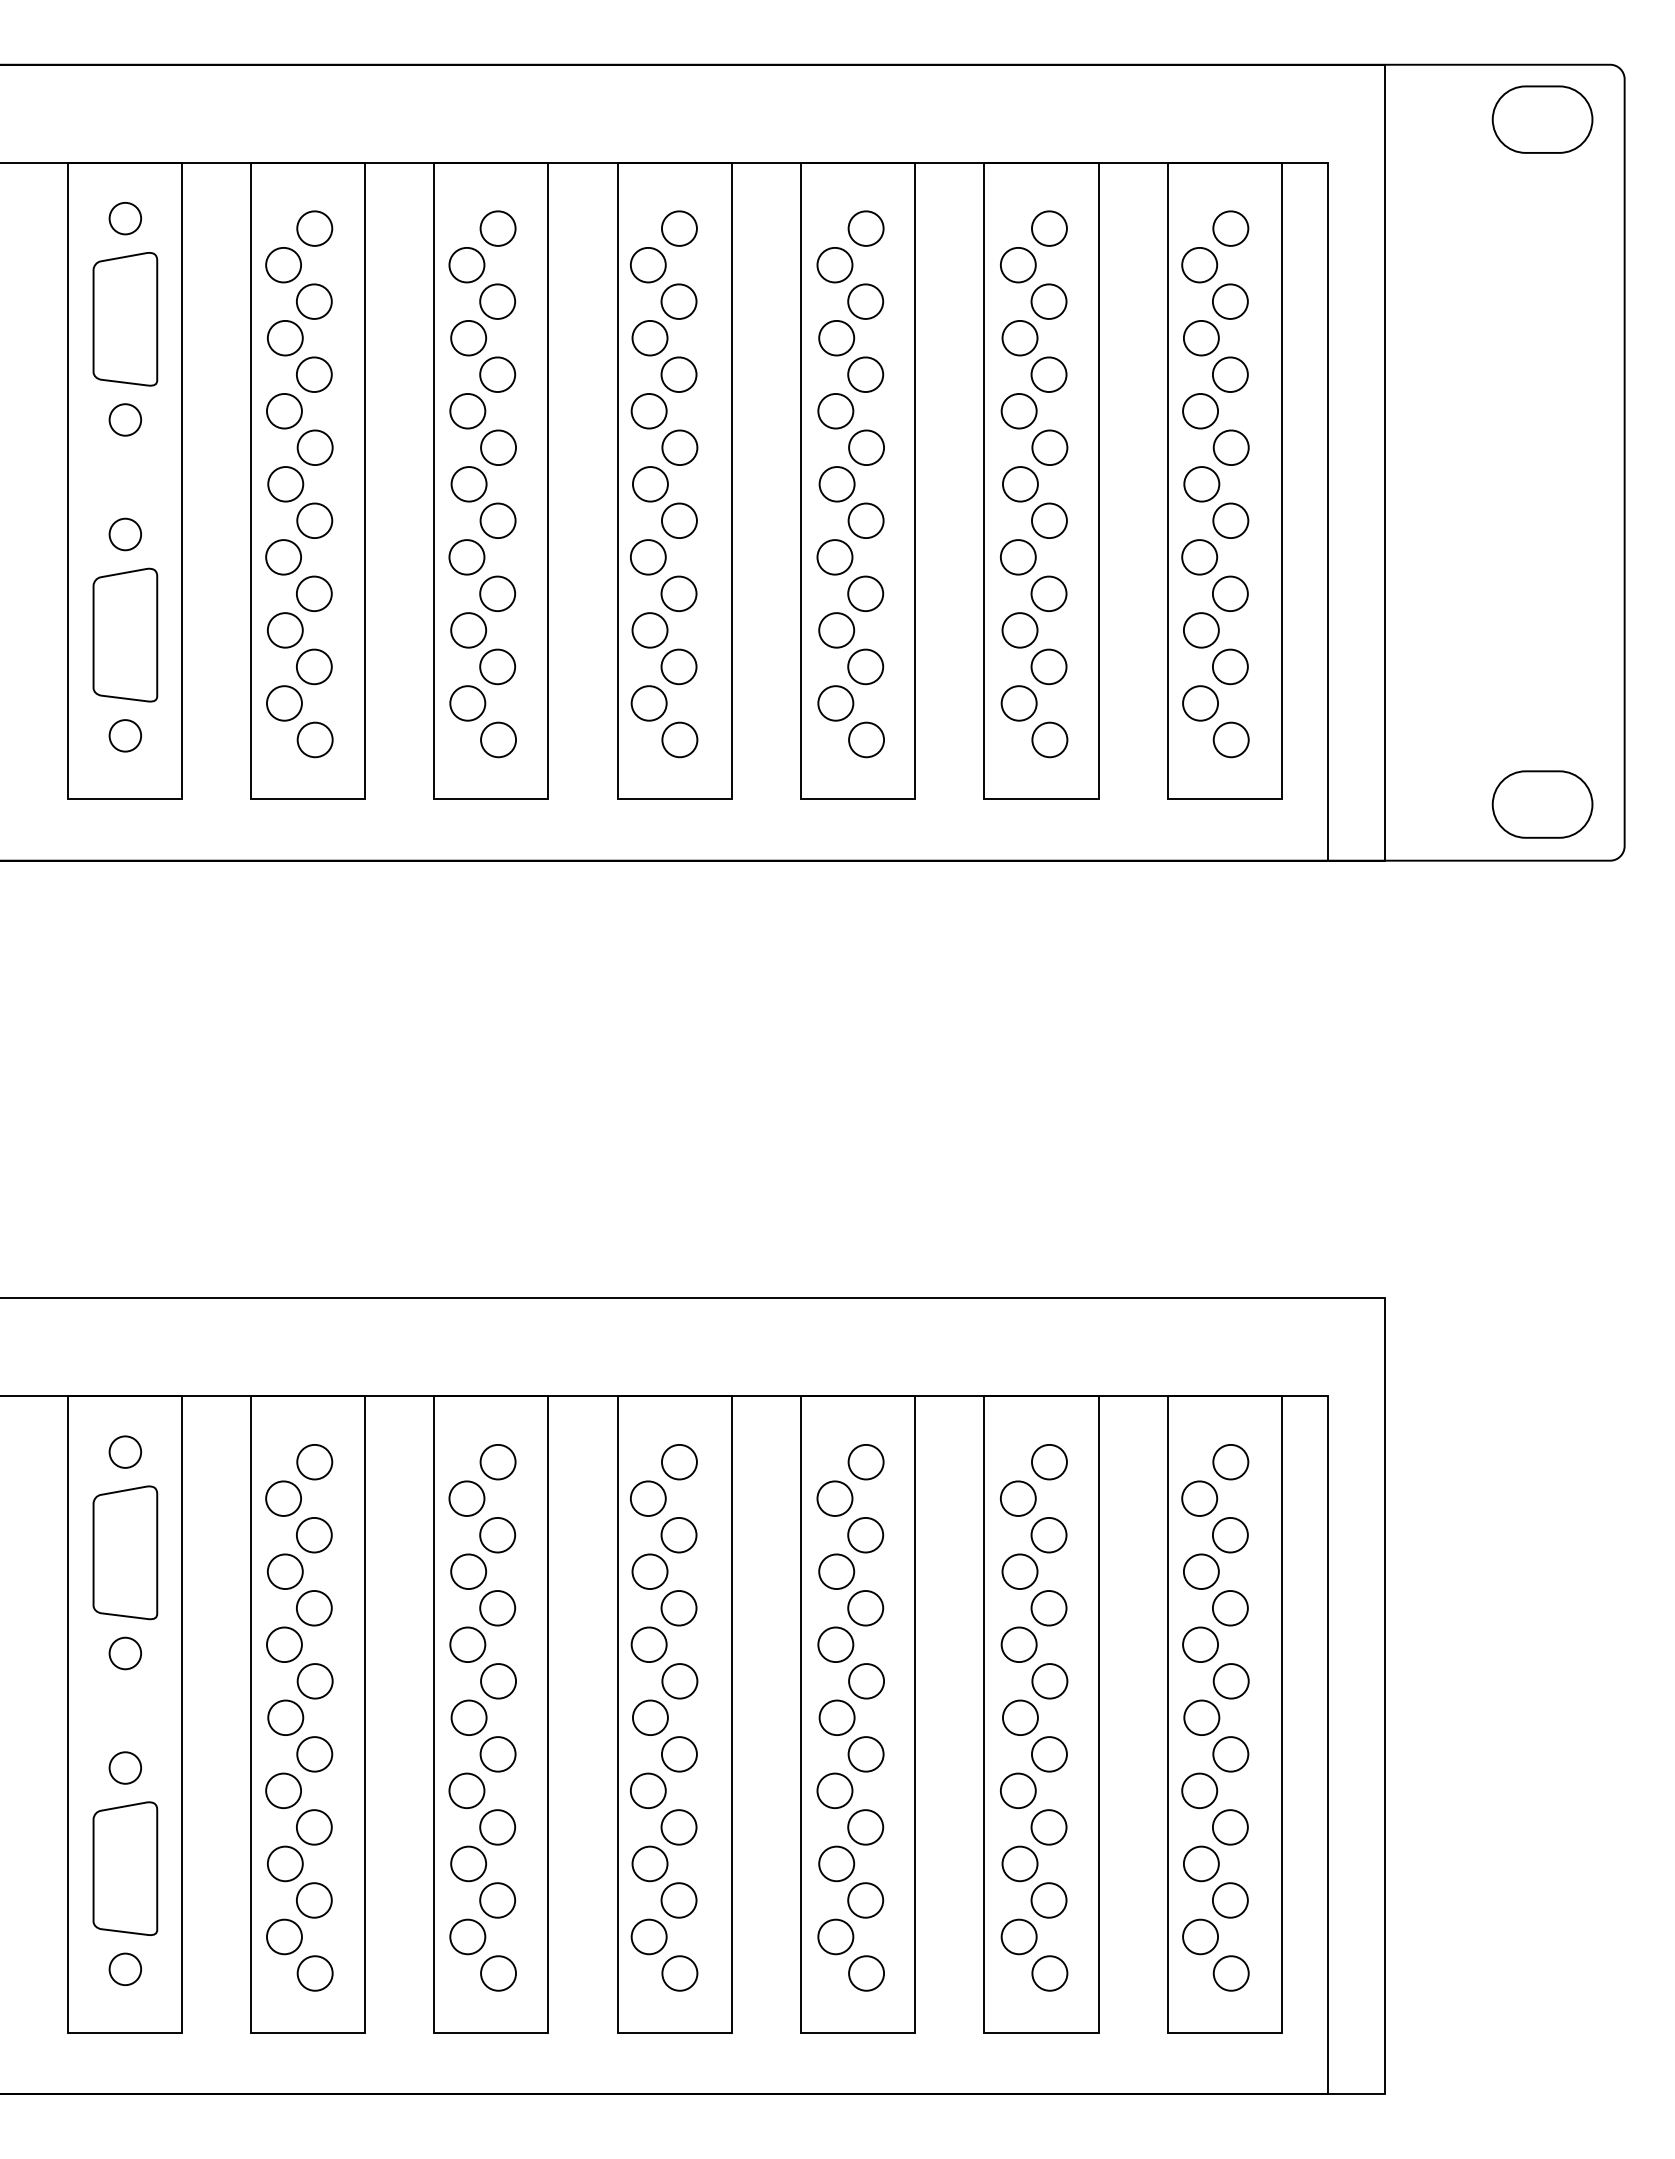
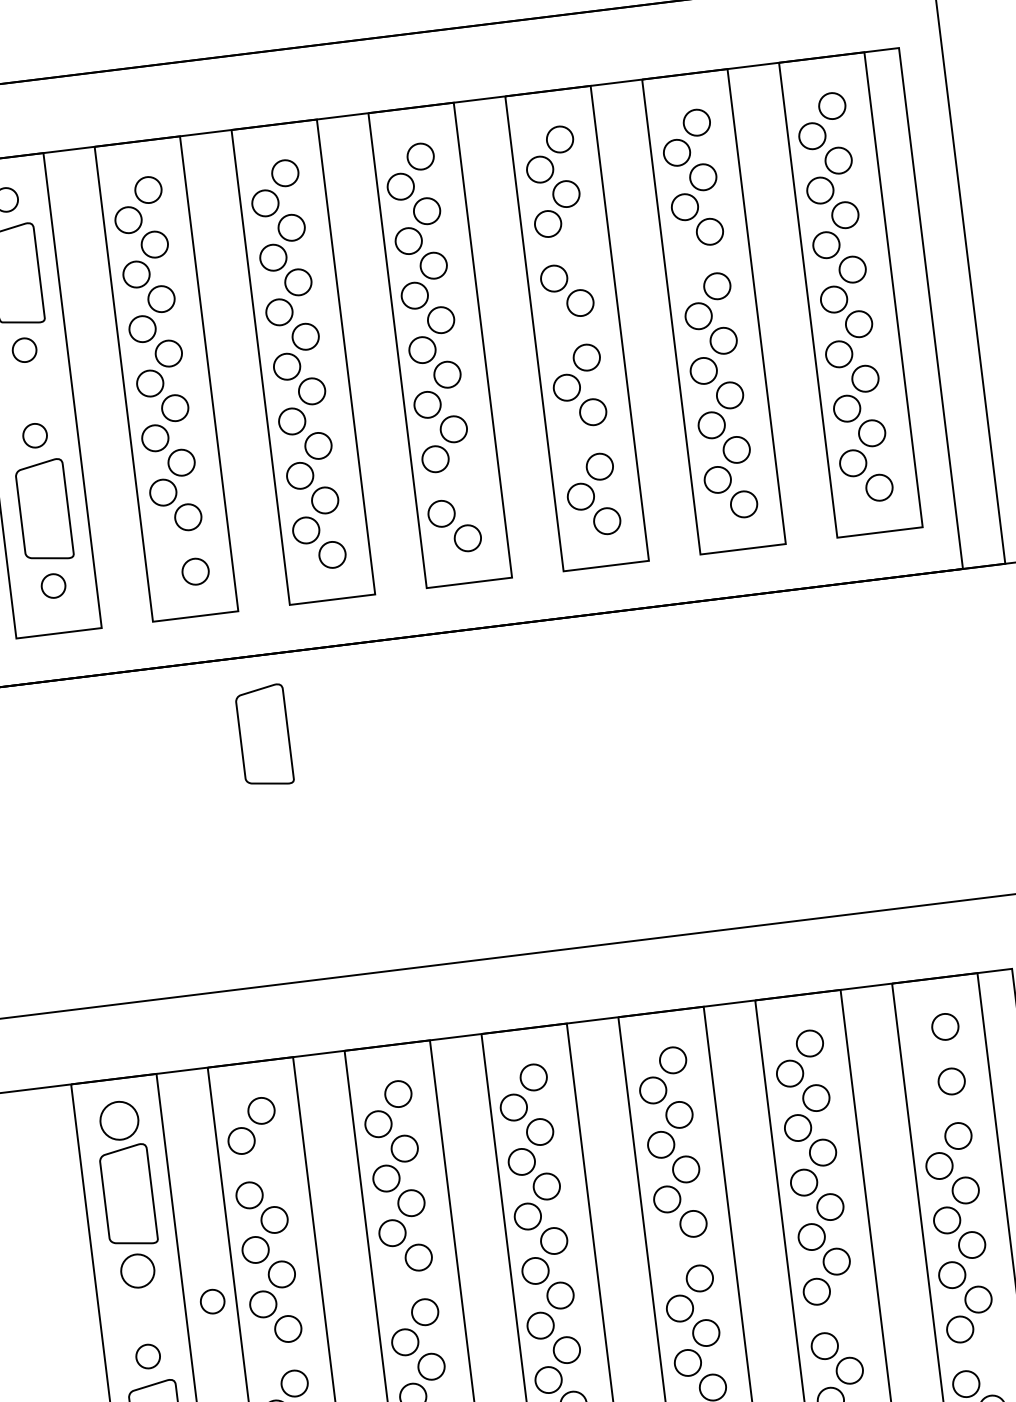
part: (865, 374) -> (572, 248), removed
part: (1018, 411) -> (690, 262), removed
part: (836, 484) -> (561, 333), removed
part: (836, 630) -> (574, 442), removed
part: (678, 666) -> (460, 483), removed
part: (284, 703) -> (169, 547), removed
part: (379, 967) -> (264, 735), added
part: (124, 1451) -> (118, 1120), size x1.6
part: (1199, 1498) -> (925, 1056), removed
part: (314, 1535) -> (268, 1165), removed
part: (1201, 1571) -> (933, 1111), removed
part: (124, 1653) -> (137, 1271), size x1.4
part: (218, 1705) -> (211, 1301), added
part: (468, 1717) -> (399, 1287), removed
part: (836, 1717) -> (674, 1253), removed
part: (283, 1790) -> (268, 1358), removed
part: (1048, 1827) -> (842, 1316), removed
part: (1230, 1900) -> (985, 1354), removed

